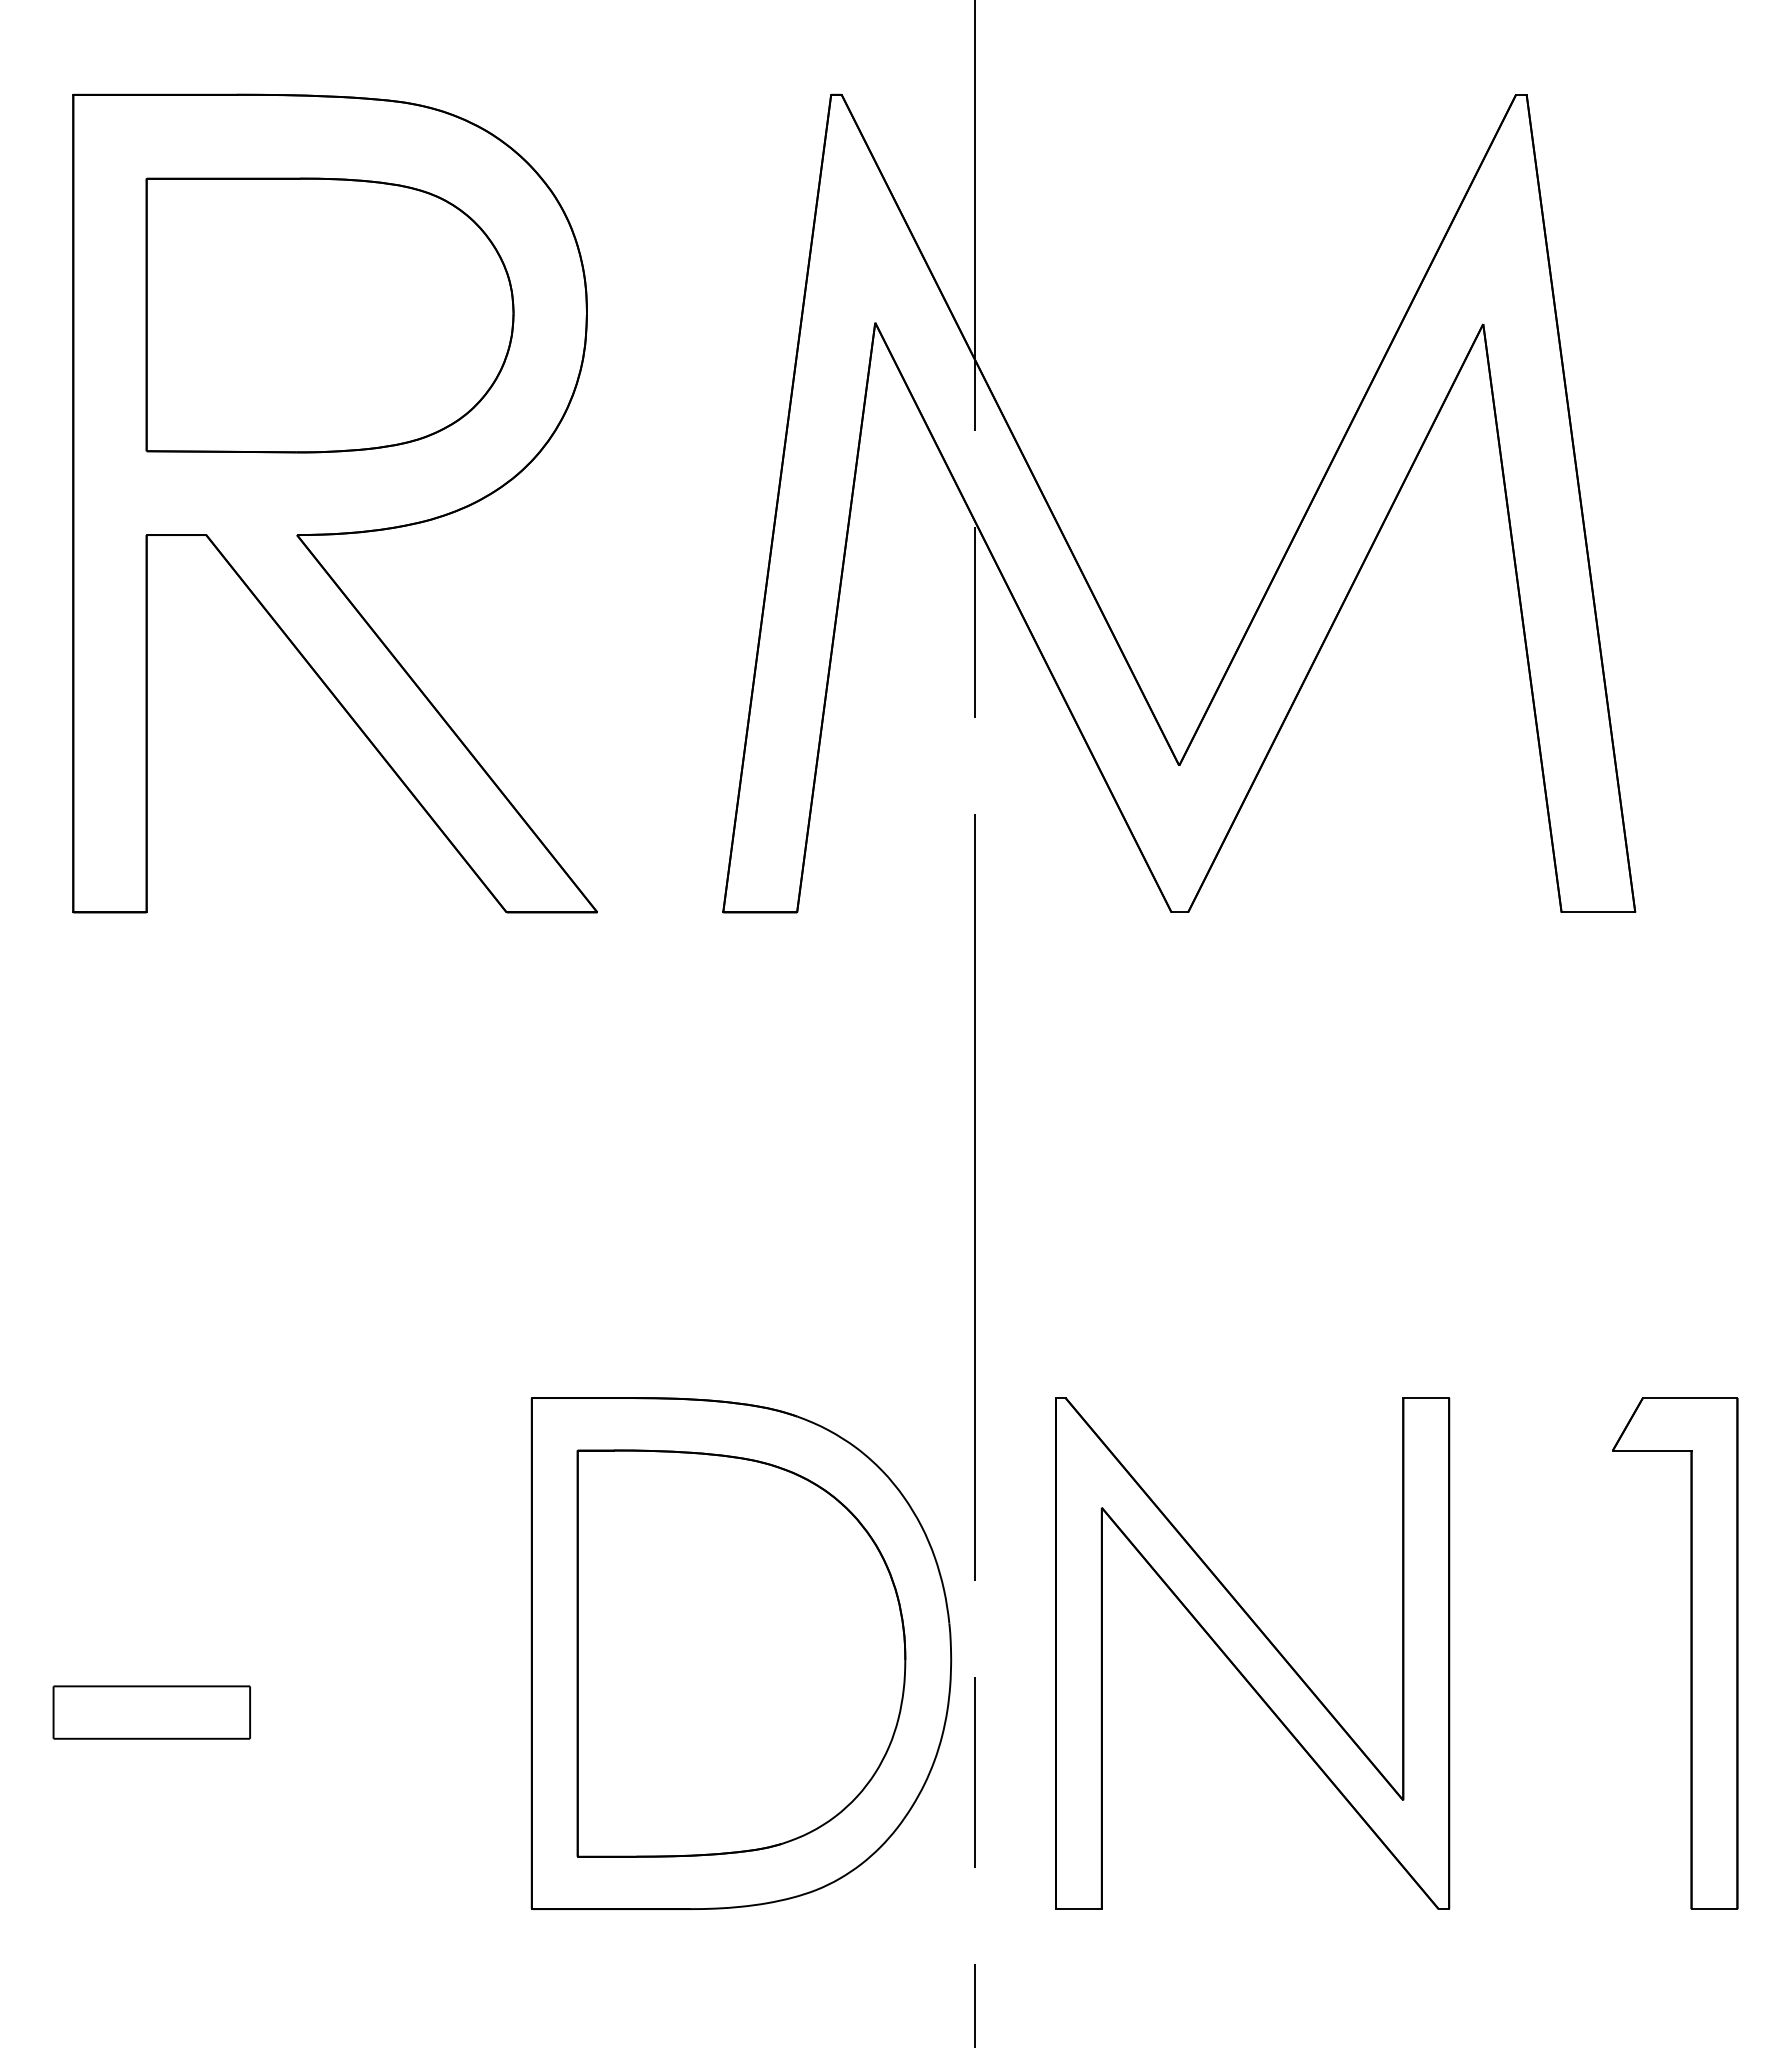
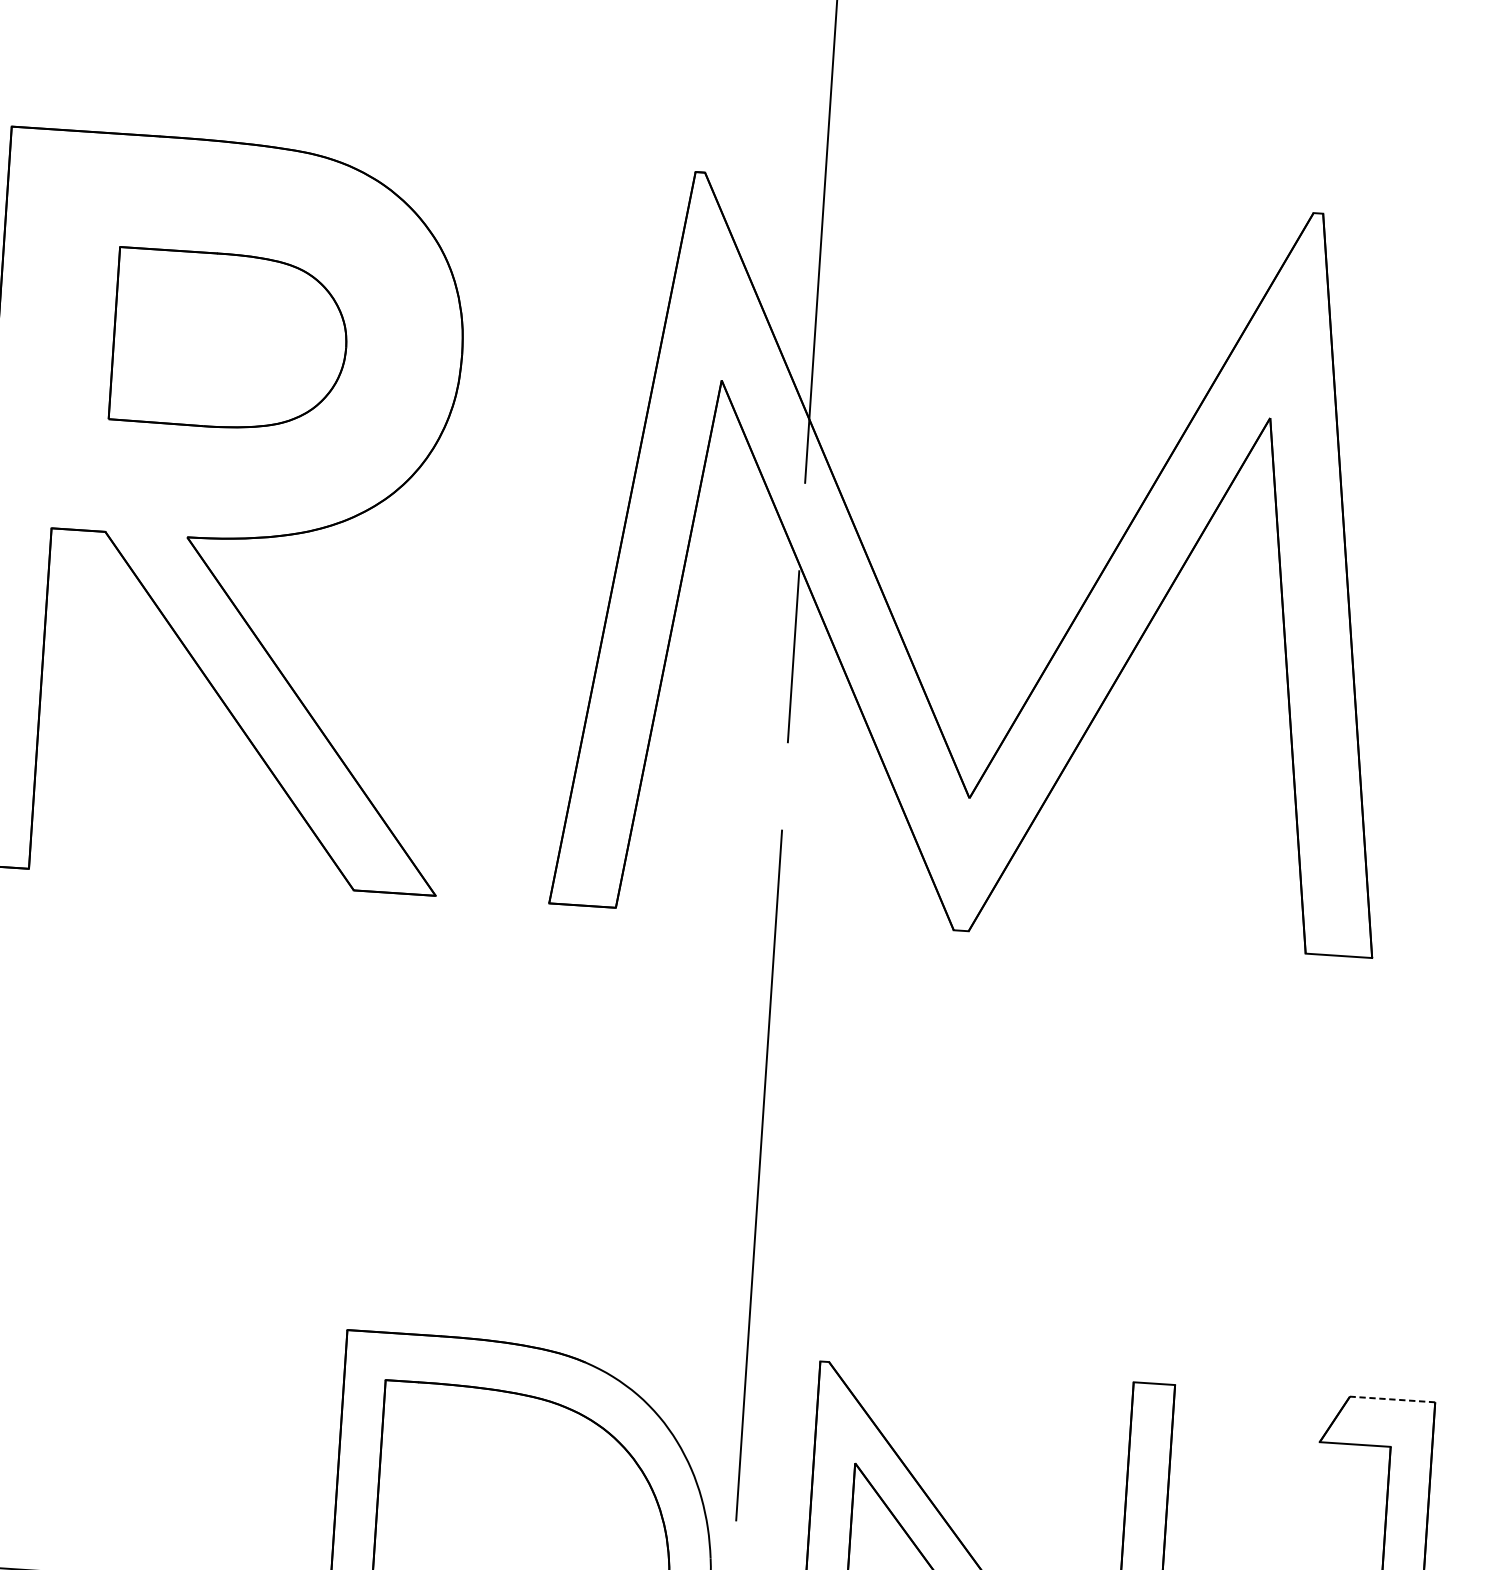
part: (329, 315) -> (229, 341), size x0.7
line: (1689, 1398) -> (1391, 1399), solid -> dashed

